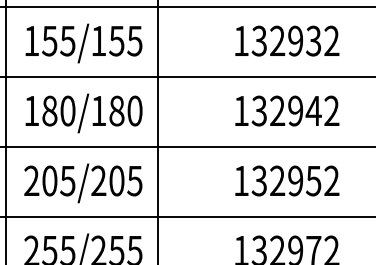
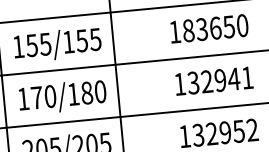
text: (295, 40) -> (215, 27), 132932 -> 183650
text: (49, 110) -> (36, 97), 180/180 -> 170/180
text: (331, 110) -> (247, 77), 132942 -> 132941

